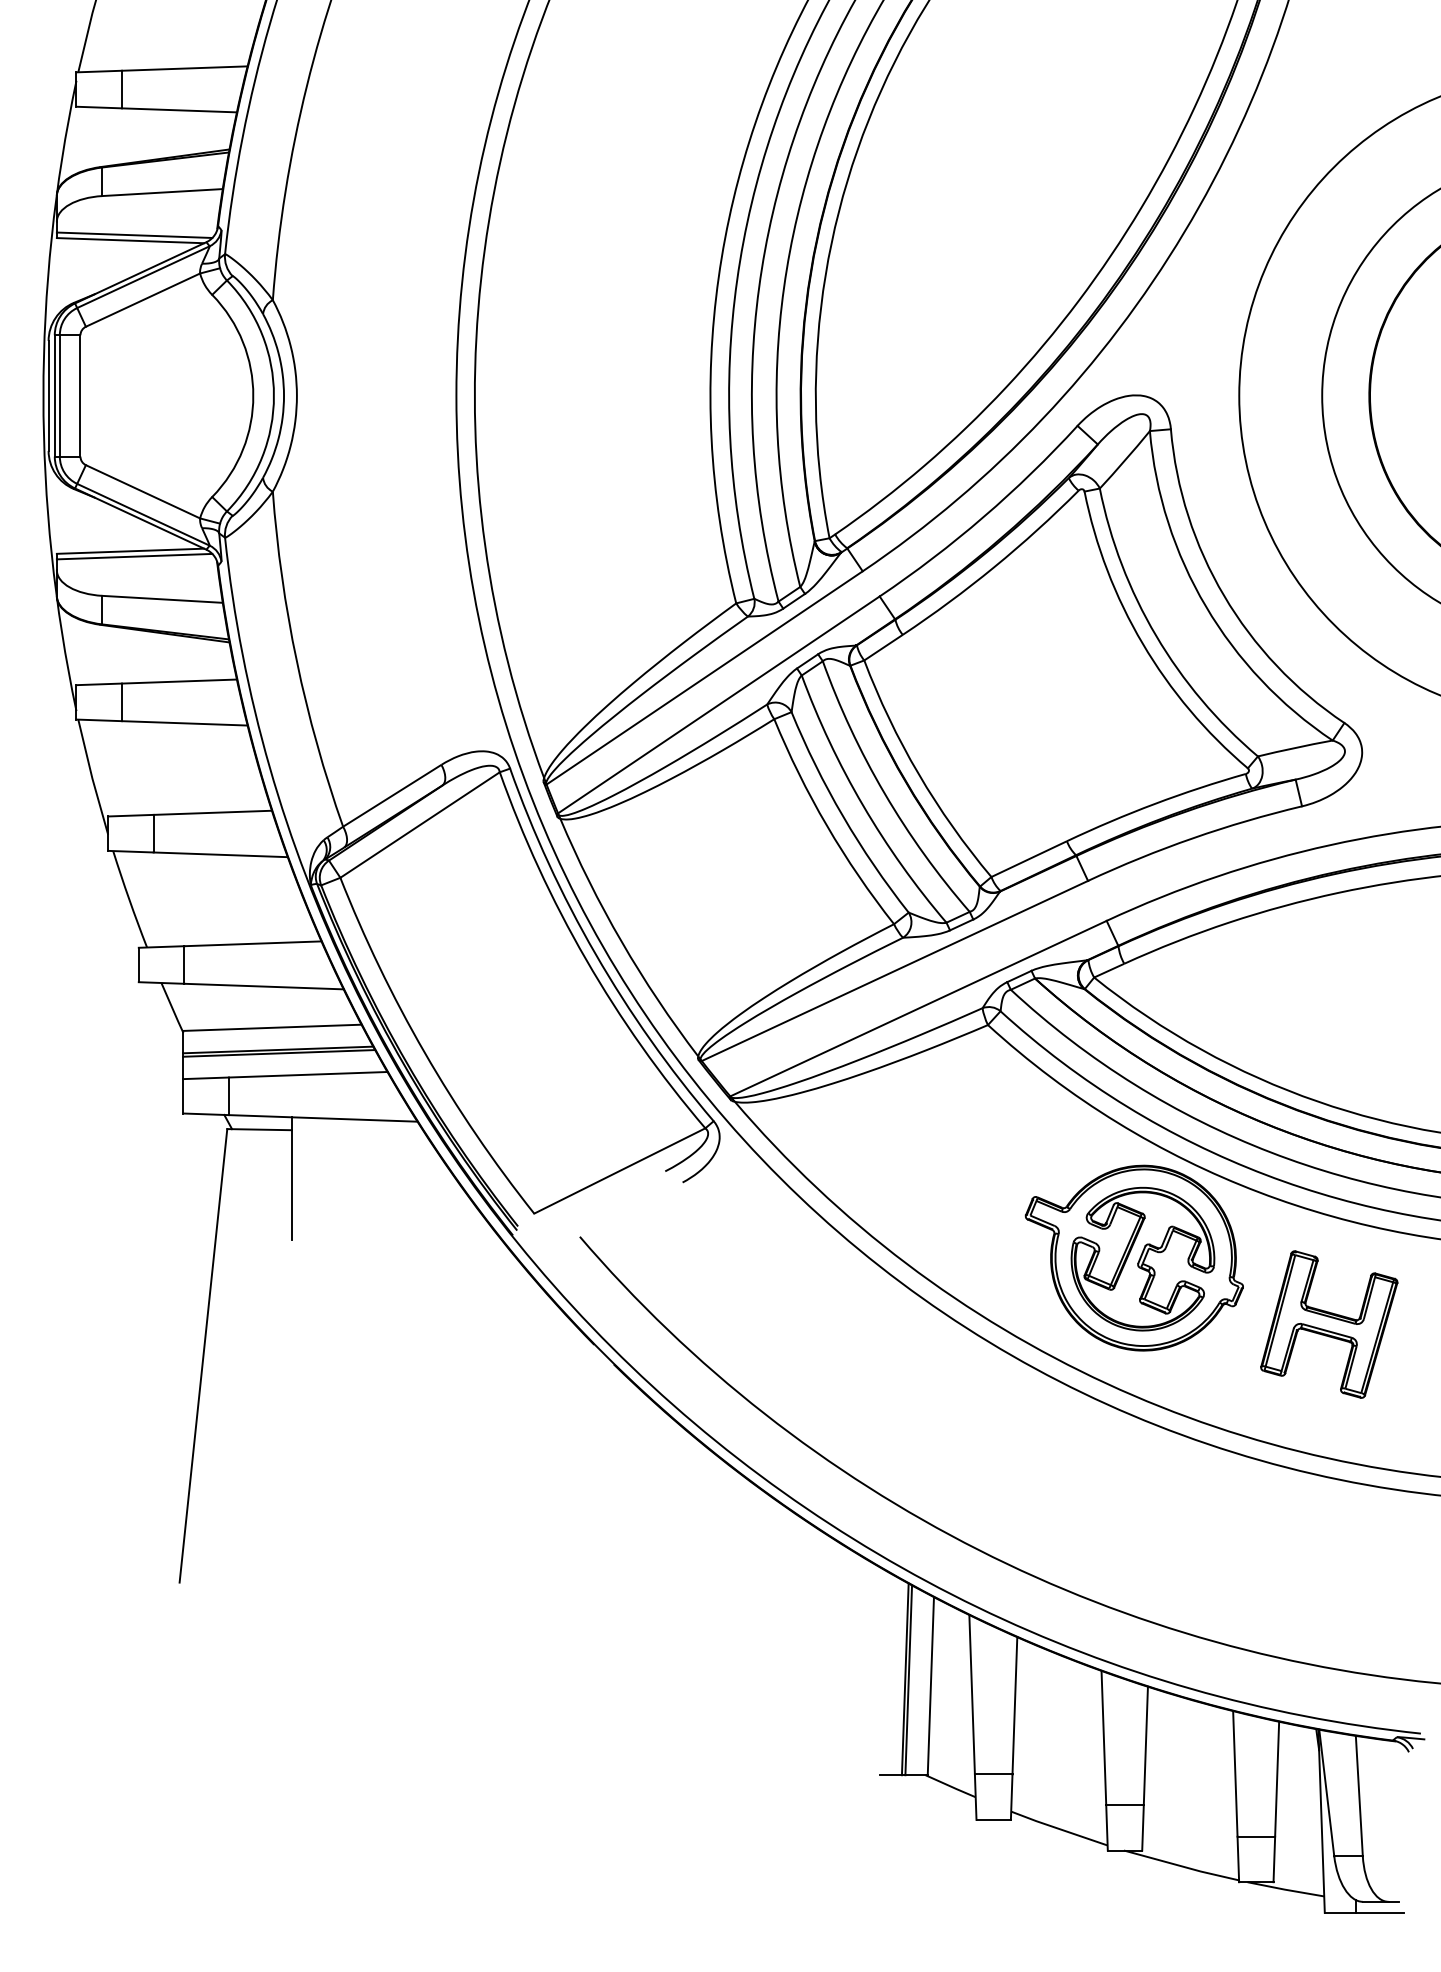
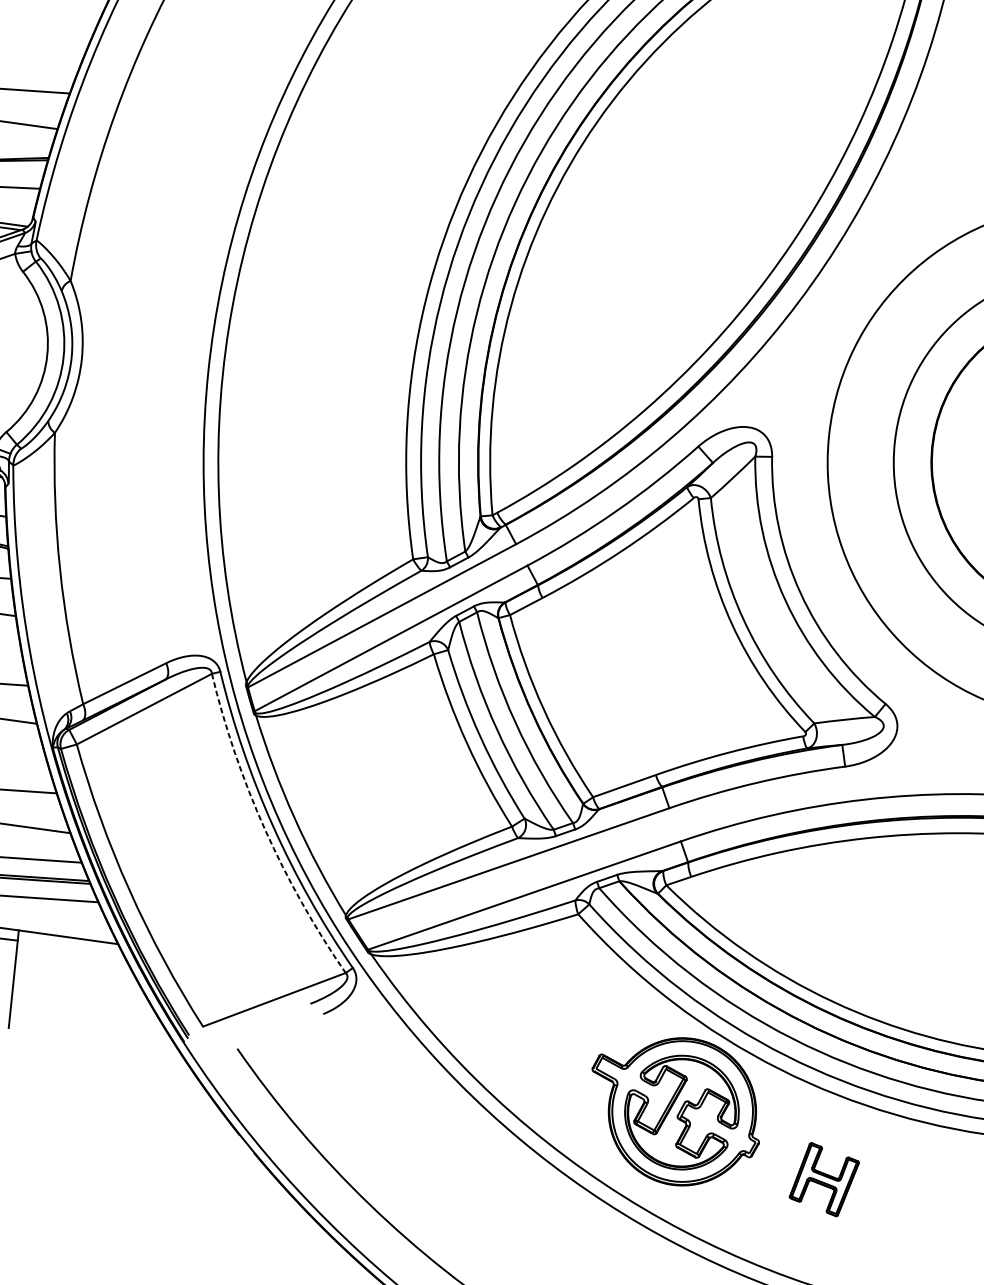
arc: (586, 959) -> (265, 829), solid -> dashed
part: (1329, 1324) -> (824, 1179), size x0.6

